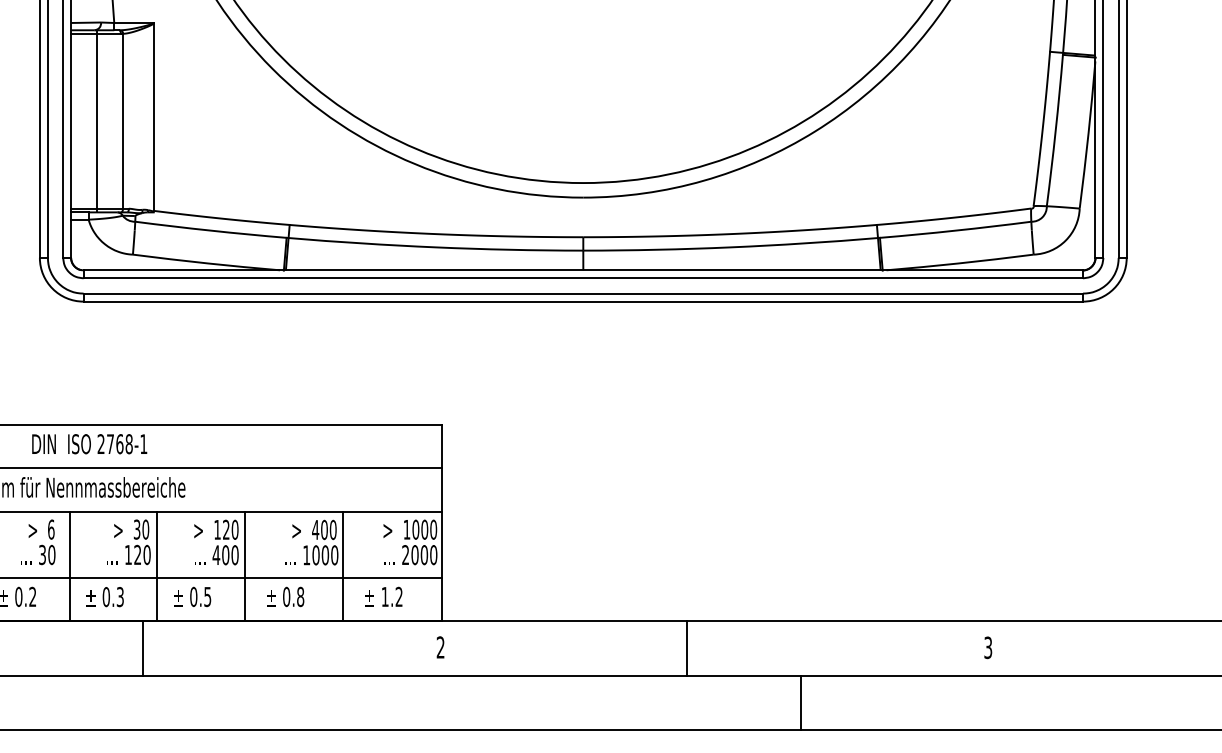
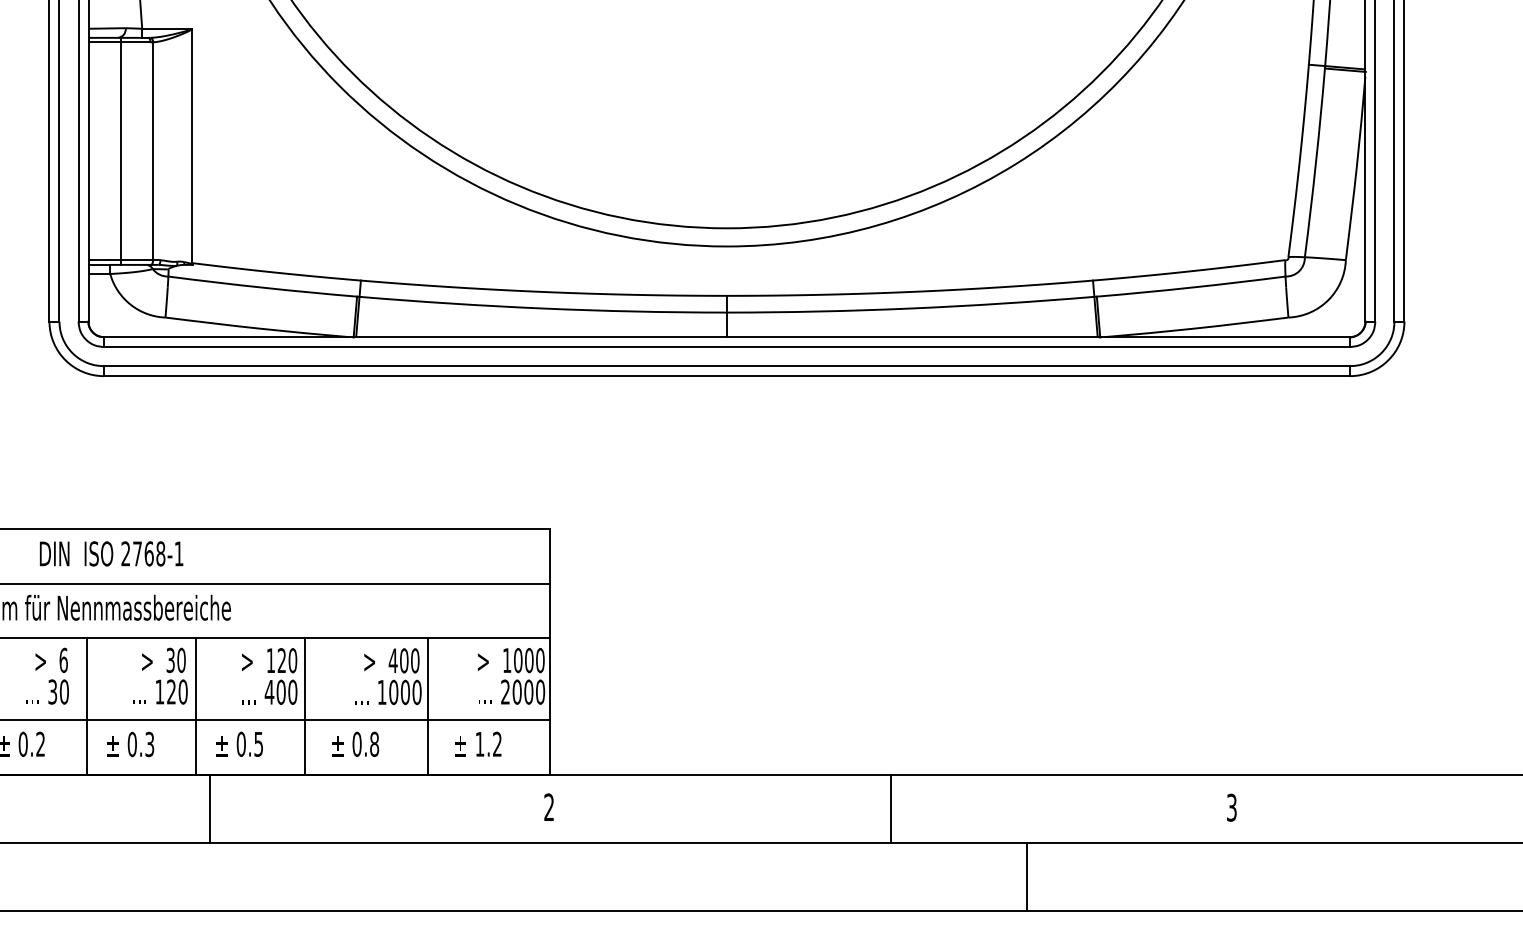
line: (142, 648) -> (209, 808), moved
line: (686, 648) -> (890, 808), moved
line: (800, 702) -> (1026, 876), moved

